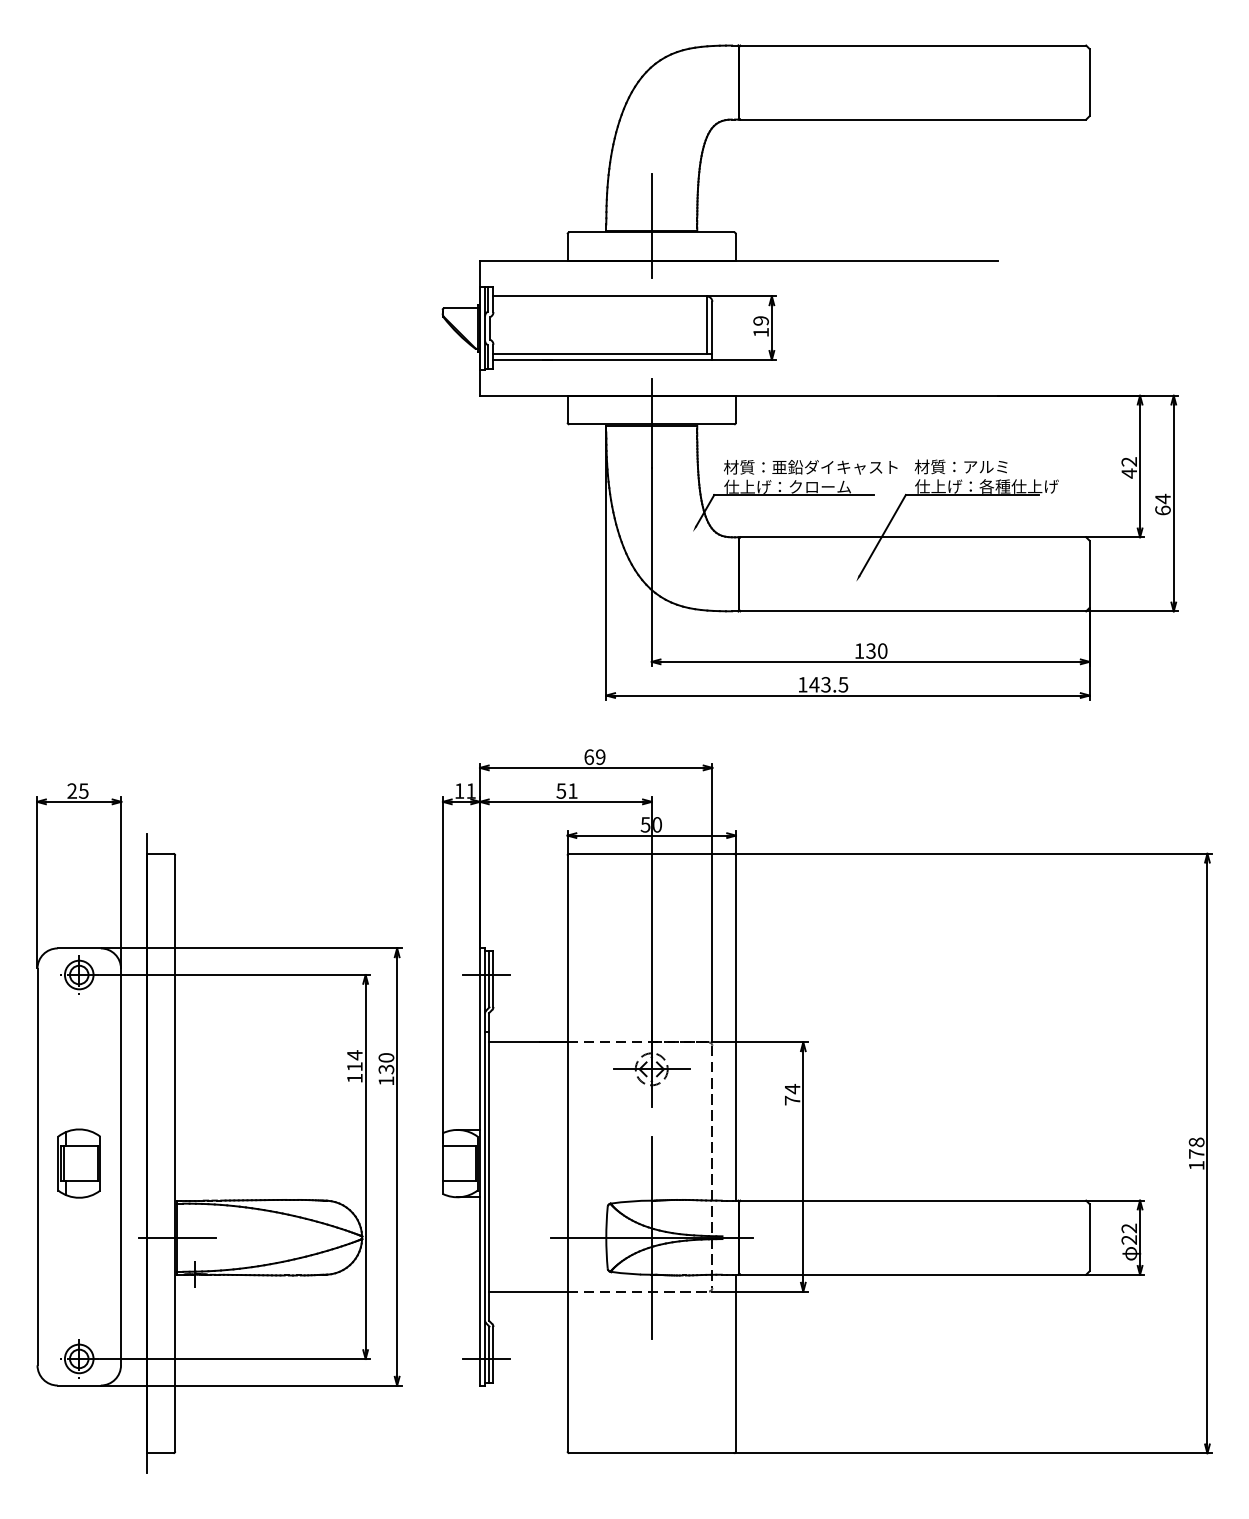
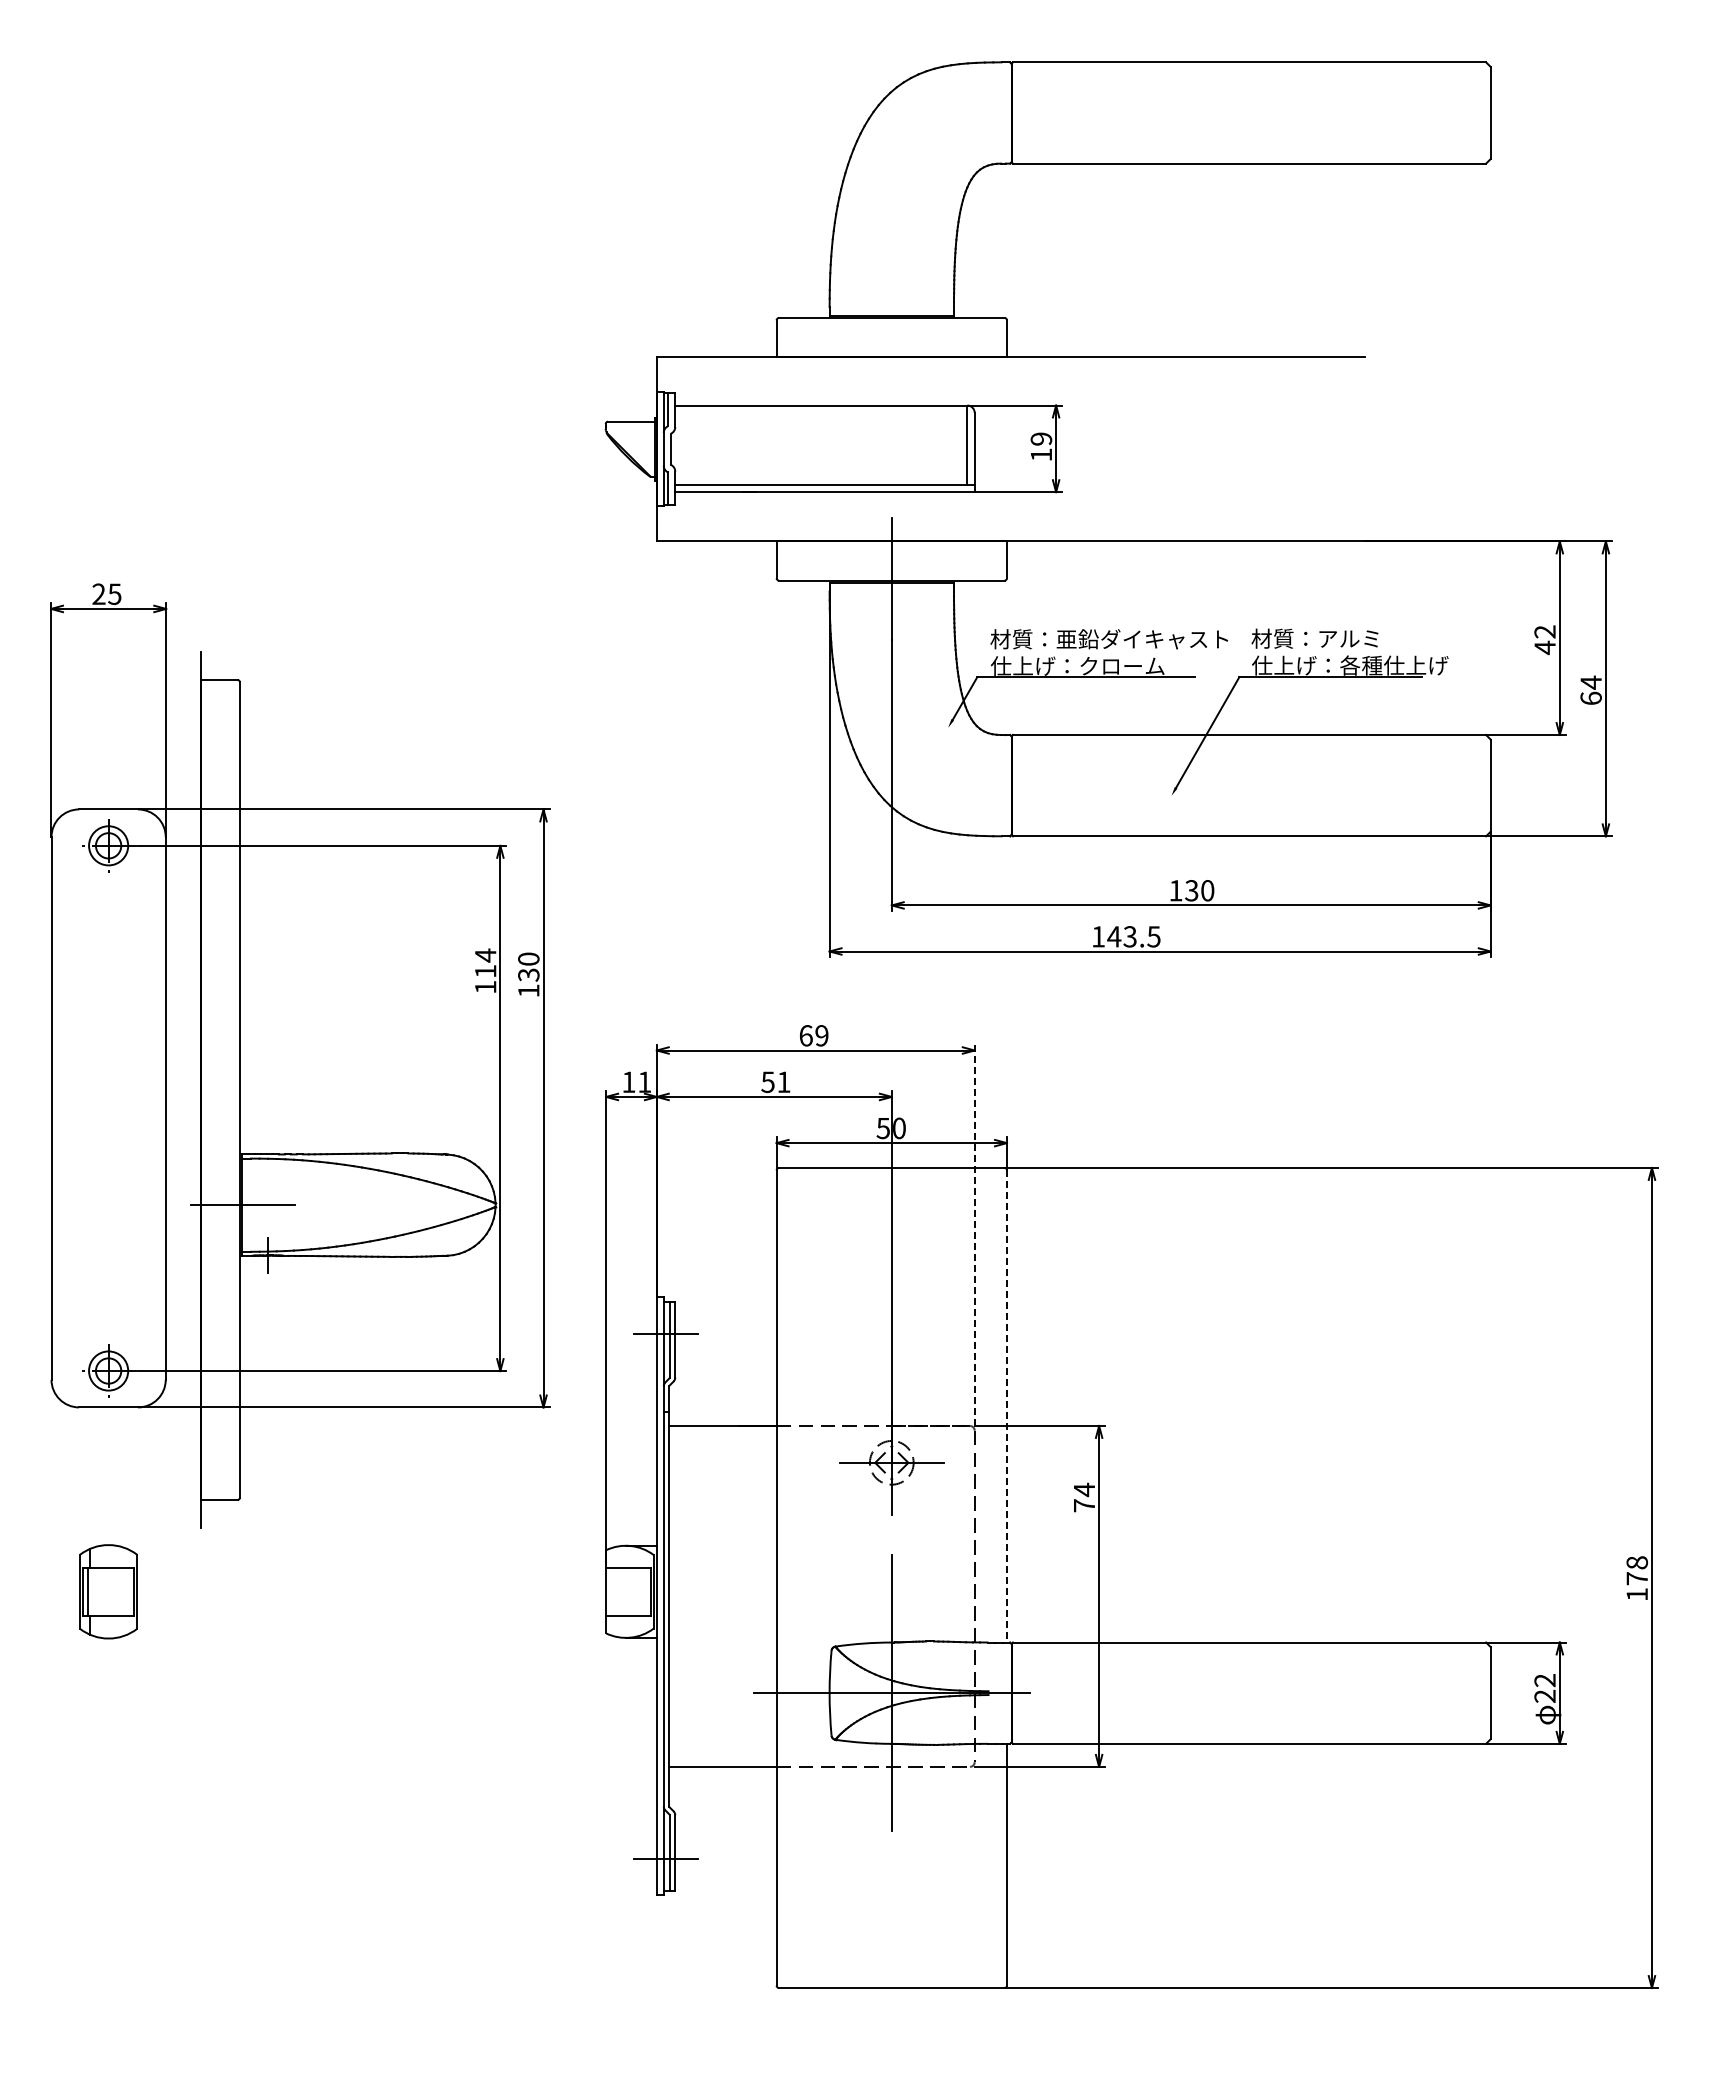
line: (651, 225) -> (891, 308), removed
line: (712, 903) -> (974, 1235), solid -> dashed
line: (735, 1028) -> (1006, 1406), solid -> dashed
part: (219, 1128) -> (300, 1055), moved

